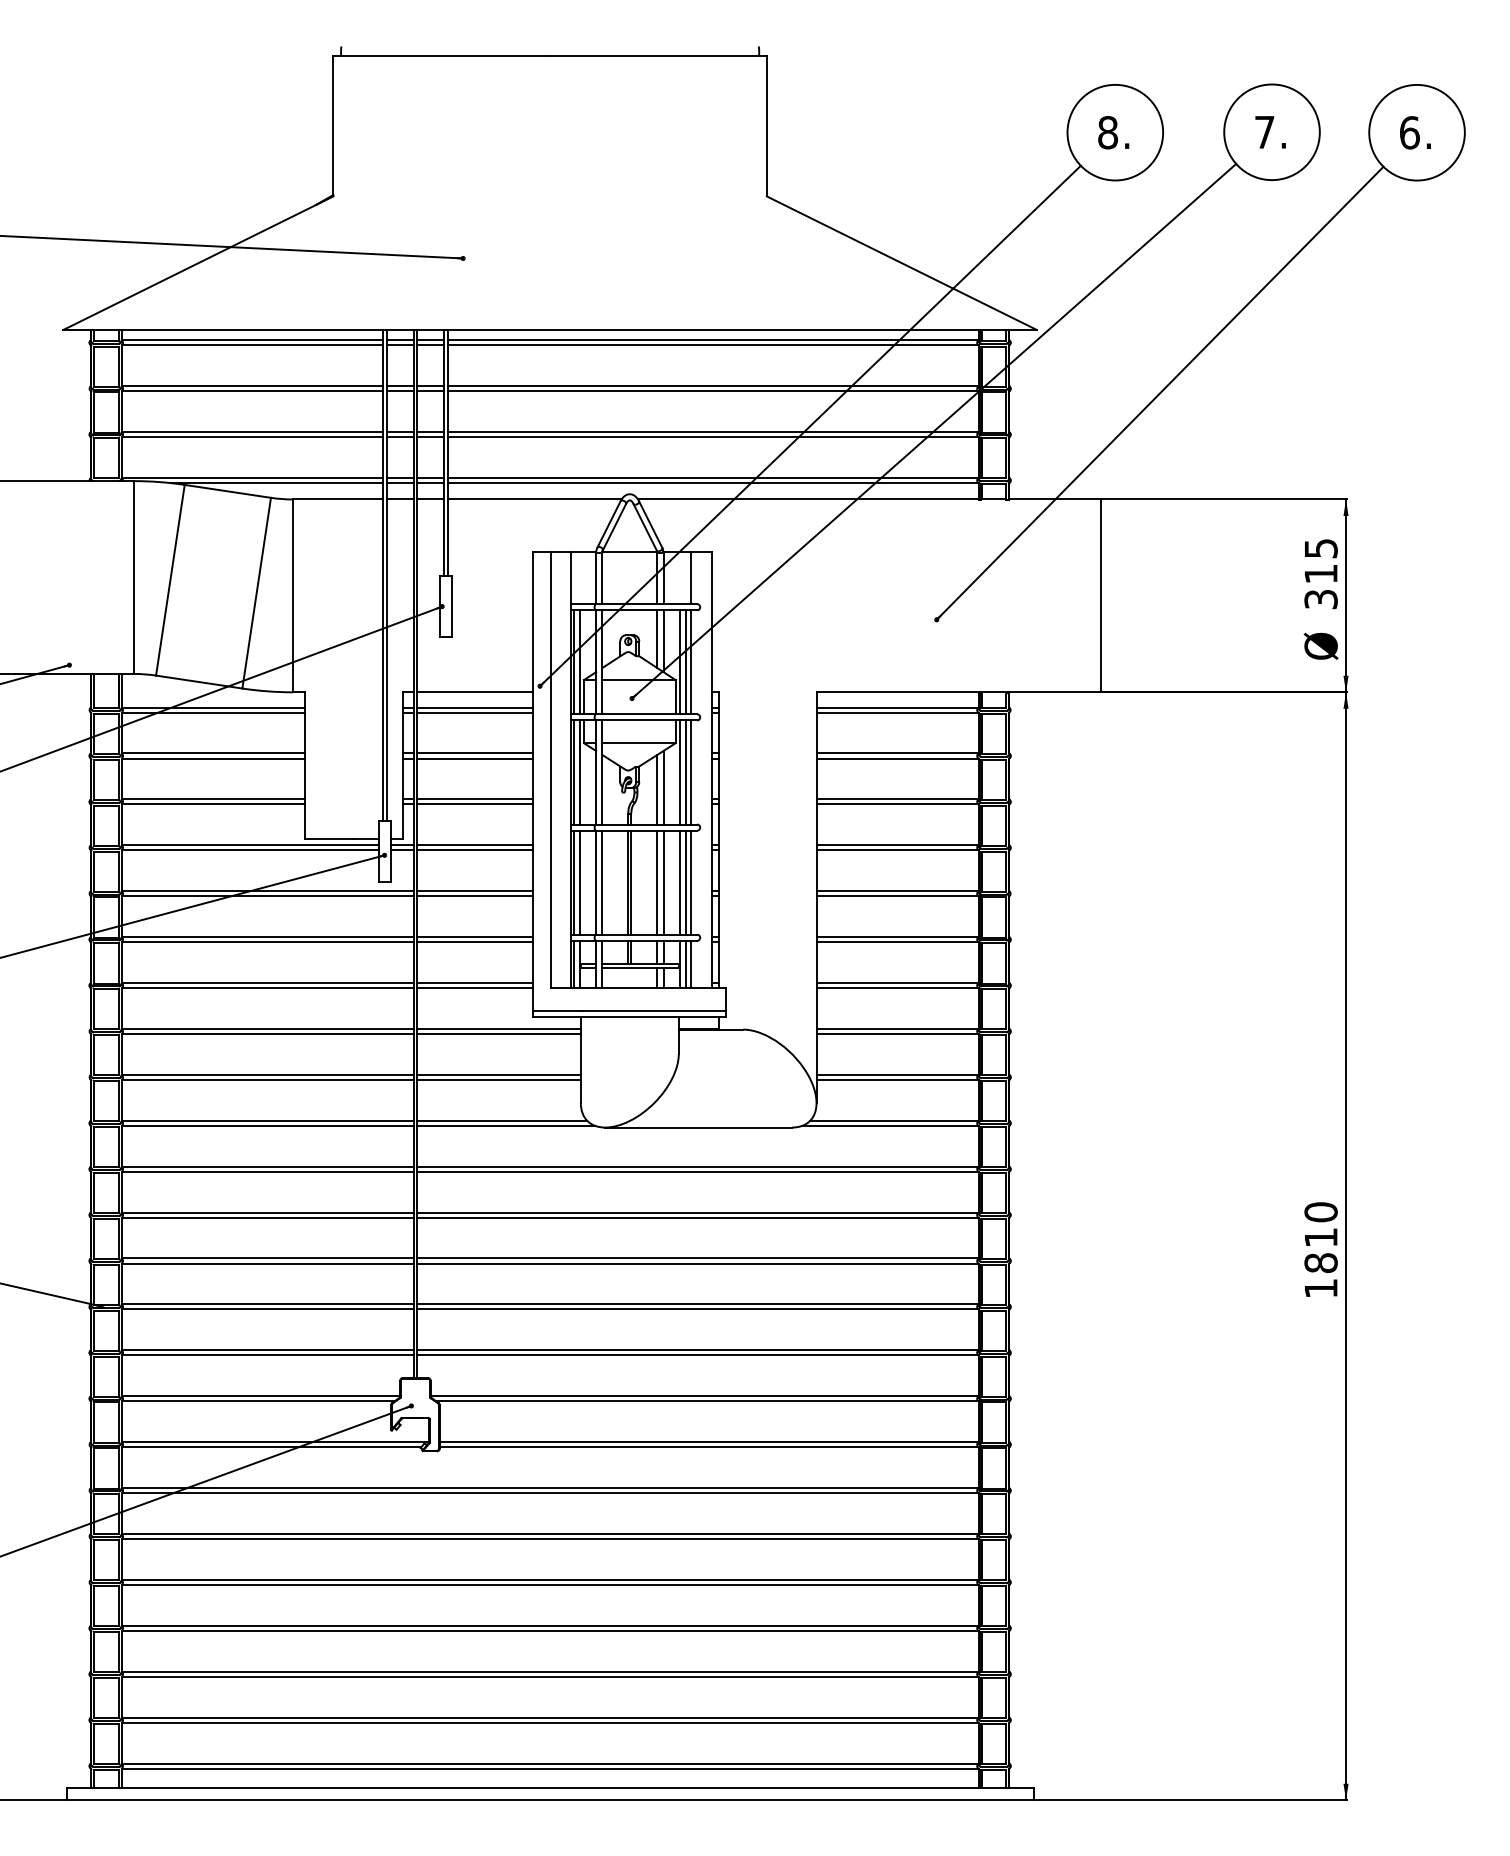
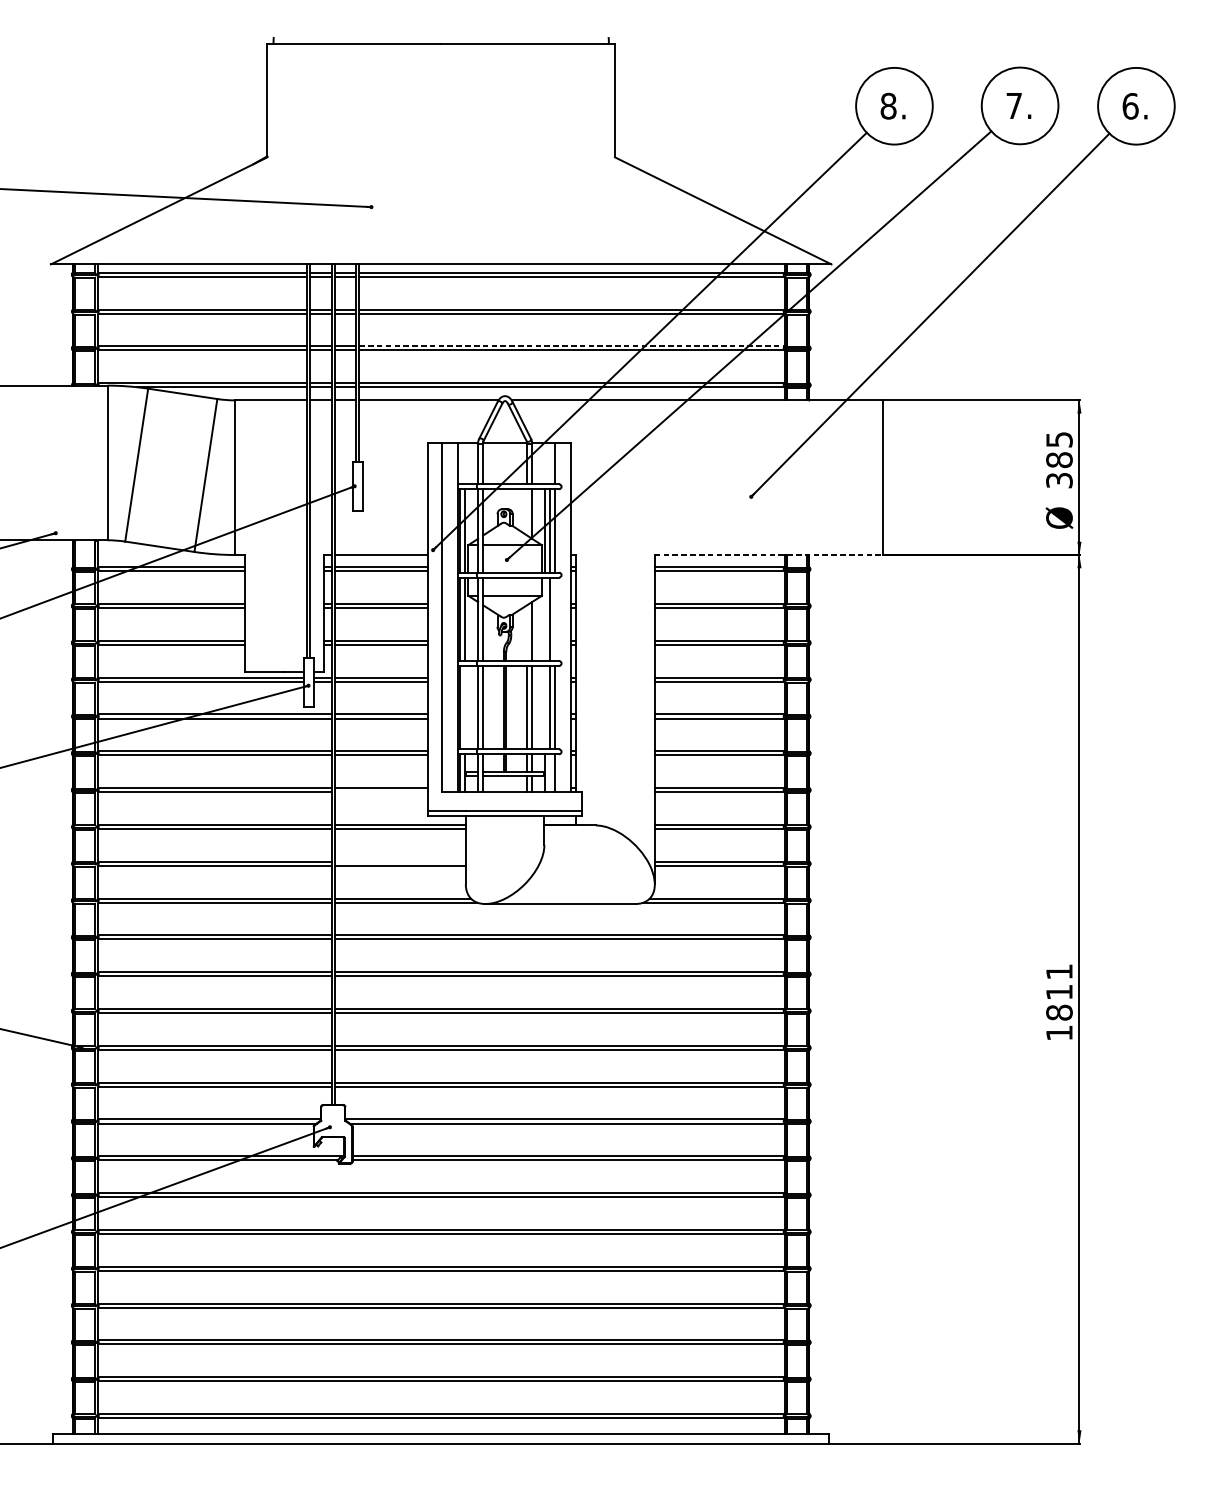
line: (713, 432) -> (572, 346), solid -> dashed
text: (1320, 573) -> (1058, 459), 315 -> 385
line: (657, 639) -> (527, 512), removed
line: (959, 692) -> (769, 555), solid -> dashed
line: (679, 772) -> (544, 619), removed
line: (691, 772) -> (554, 619), removed
line: (657, 789) -> (527, 632), removed
line: (579, 882) -> (464, 707), removed
line: (679, 882) -> (544, 707), removed
line: (685, 963) -> (549, 772), removed
line: (475, 988) -> (381, 792), removed
line: (498, 1074) -> (399, 861), removed
text: (1320, 1212) -> (1058, 972), 1810 -> 1811

